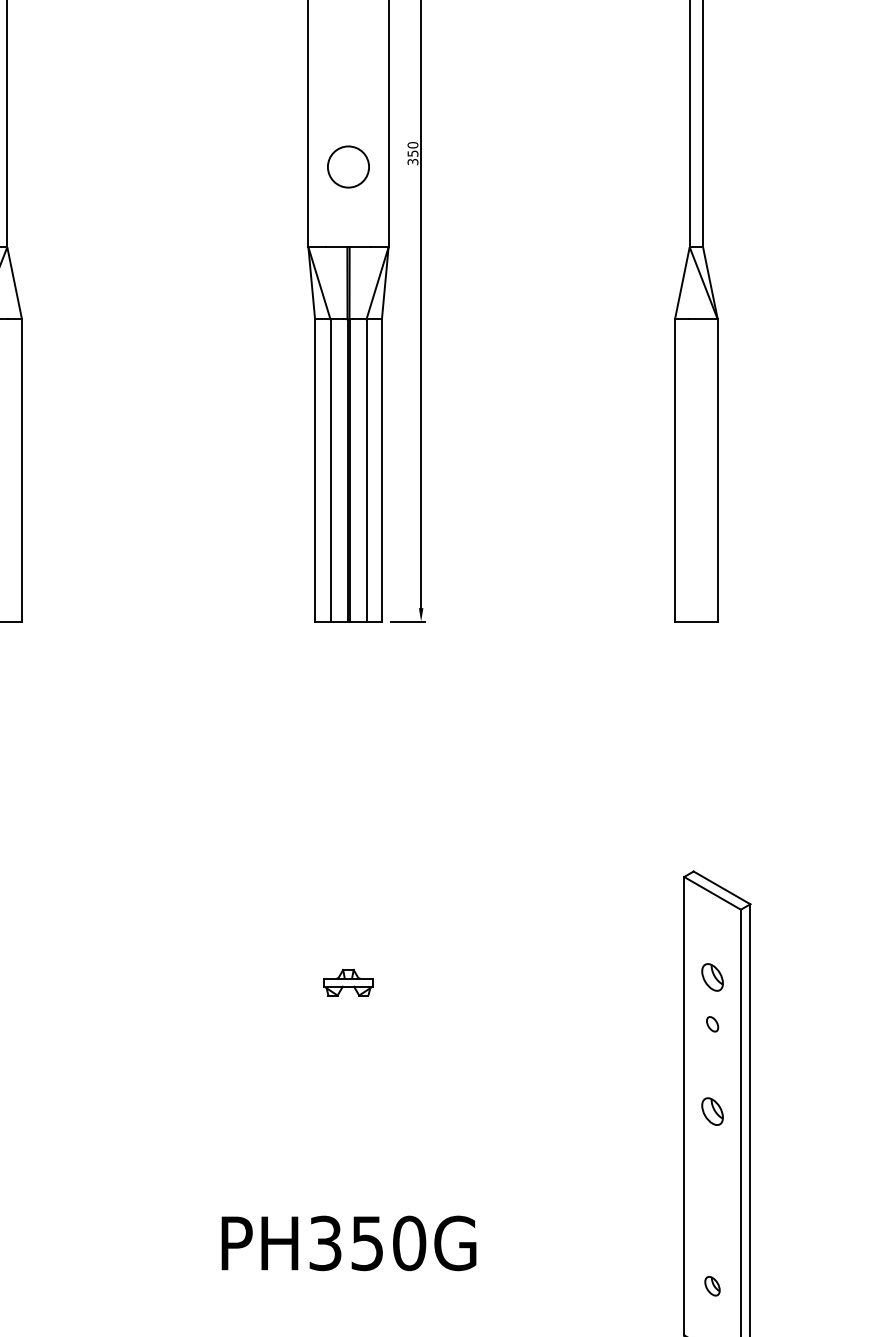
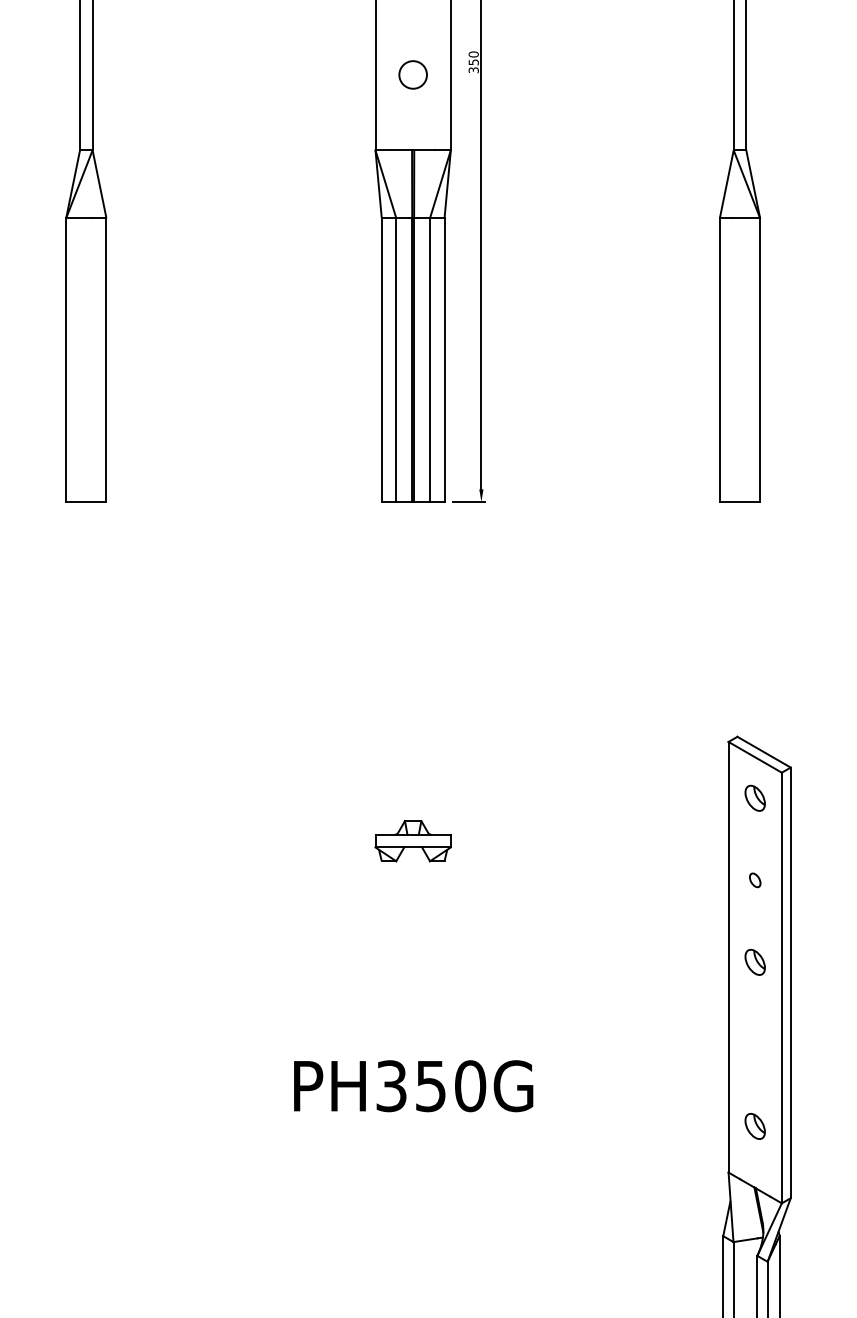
circle: (347, 166) -> (412, 74), size x0.71
part: (711, 976) -> (754, 797), moved
part: (347, 982) -> (412, 841), size x1.67
part: (711, 1286) -> (754, 1126), size x1.43

